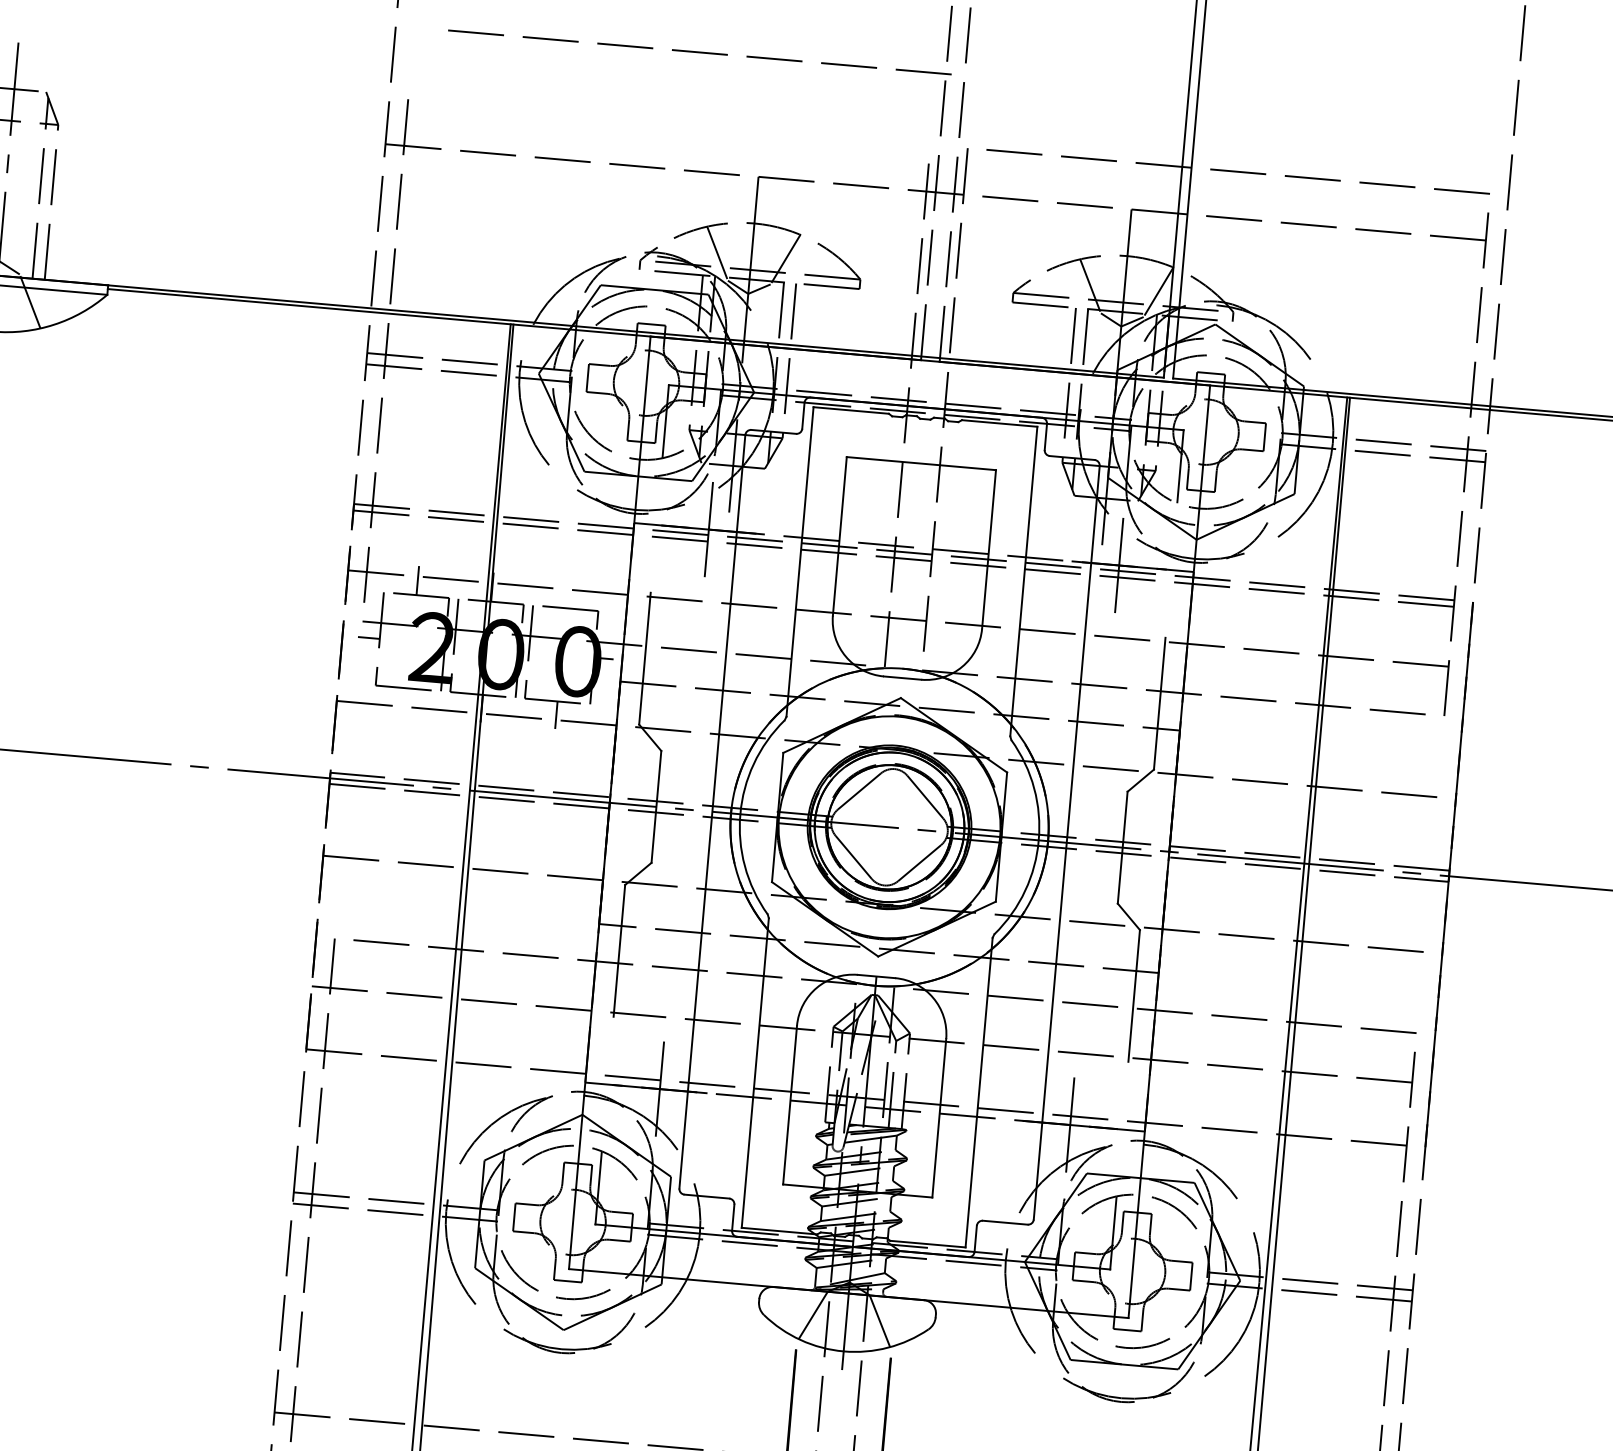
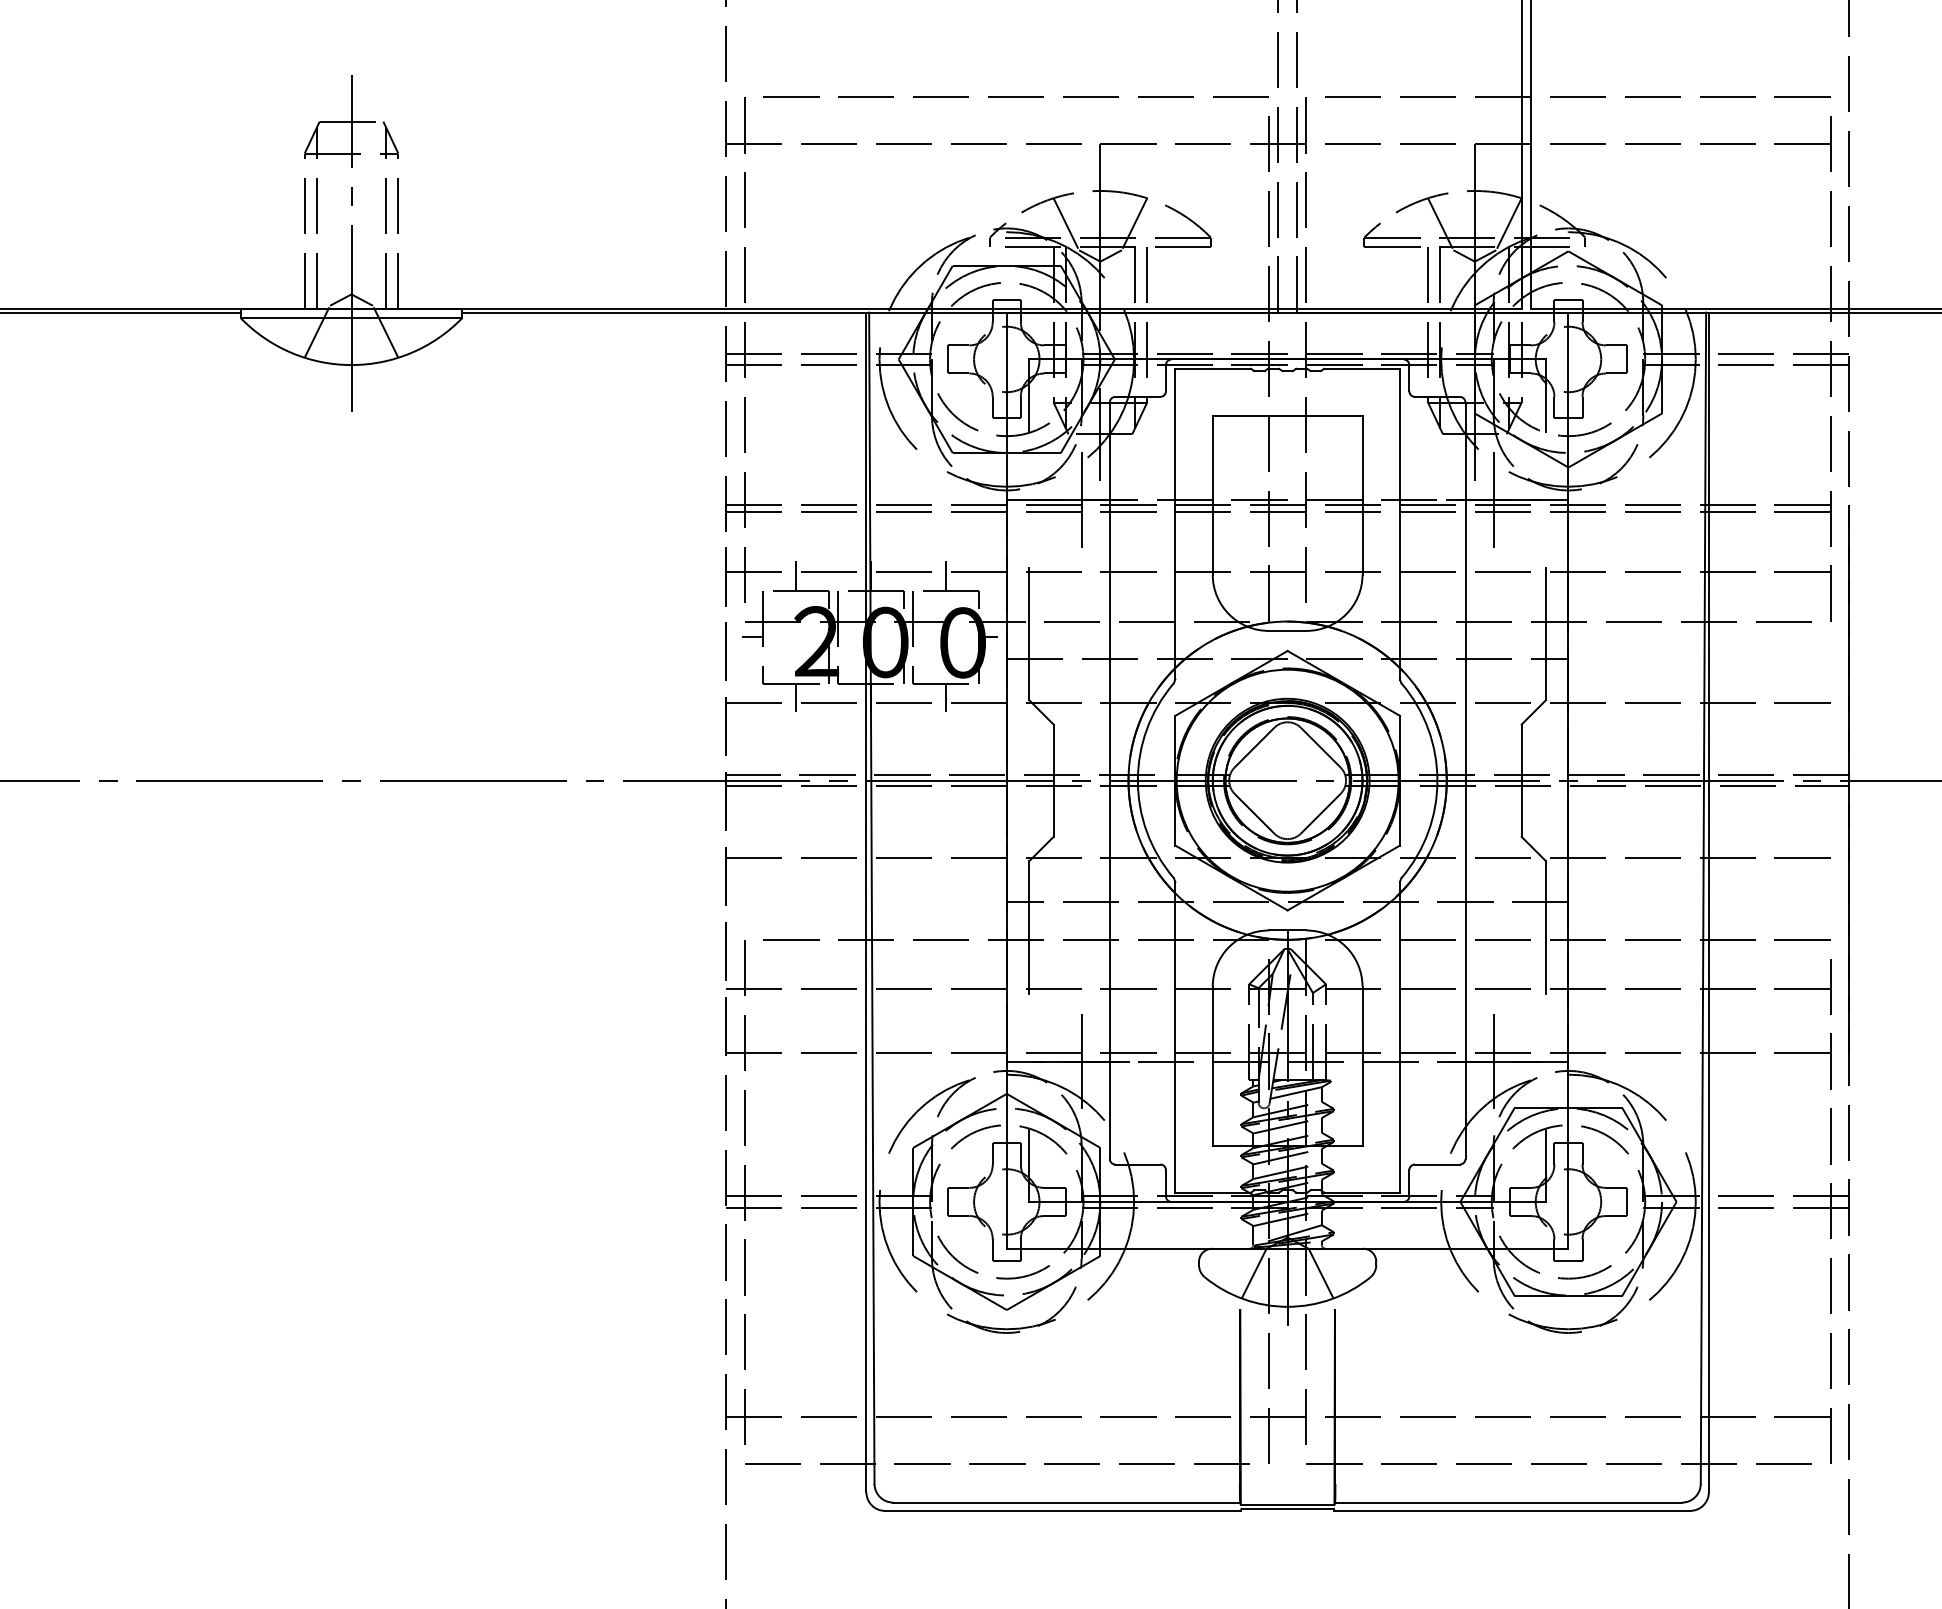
line: (699, 51) -> (1015, 96), moved
line: (566, 593) -> (945, 575), added
line: (407, 701) -> (796, 697), added

